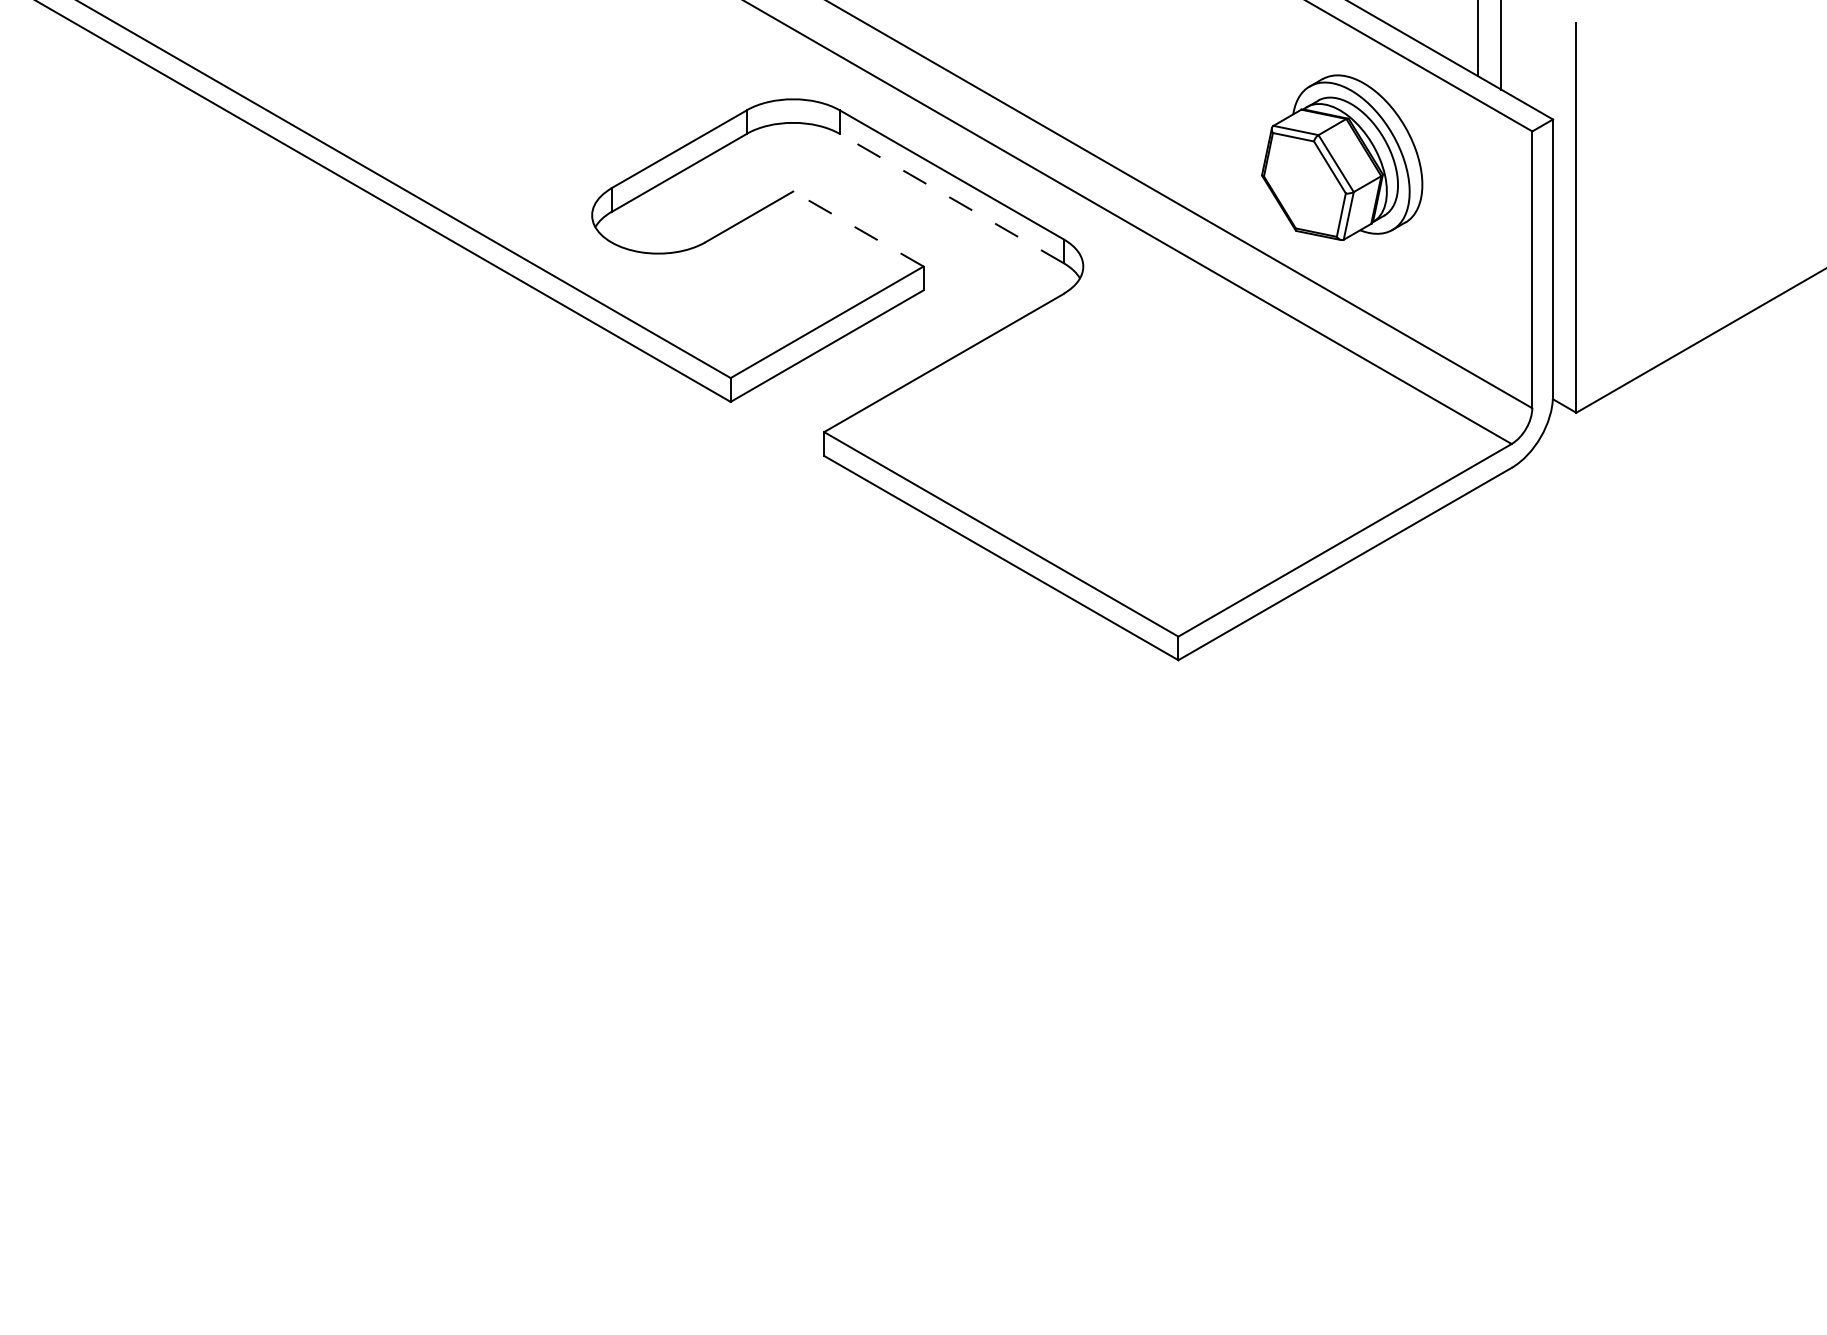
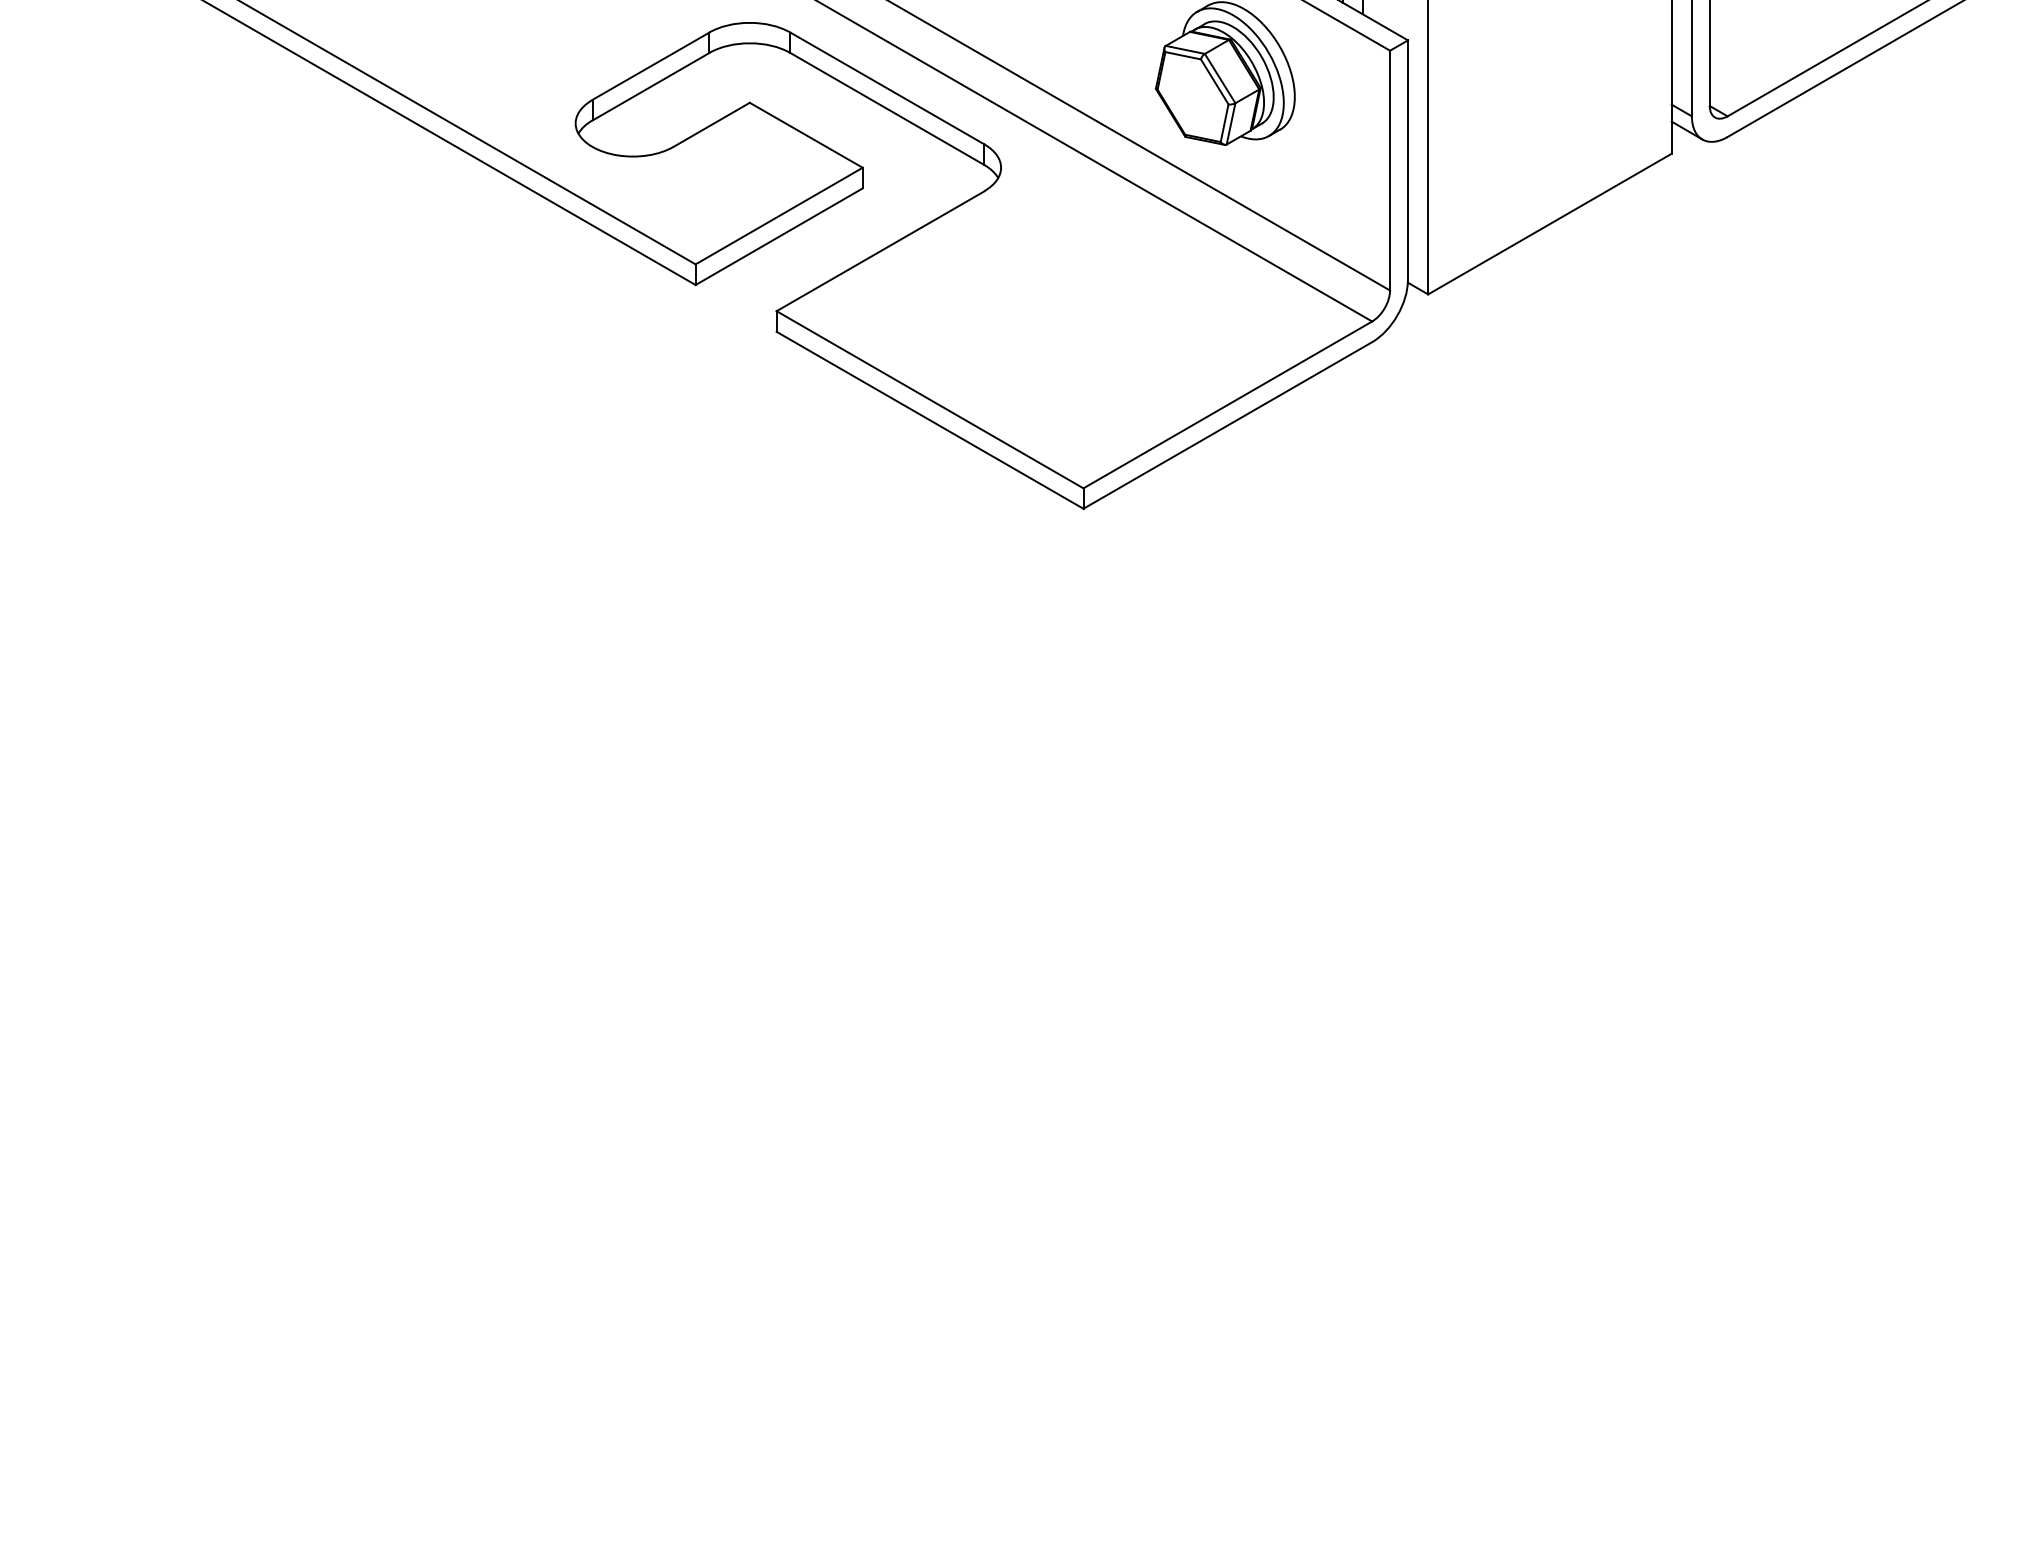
line: (952, 199) -> (887, 109), dashed -> solid
line: (857, 229) -> (805, 135), dashed -> solid

